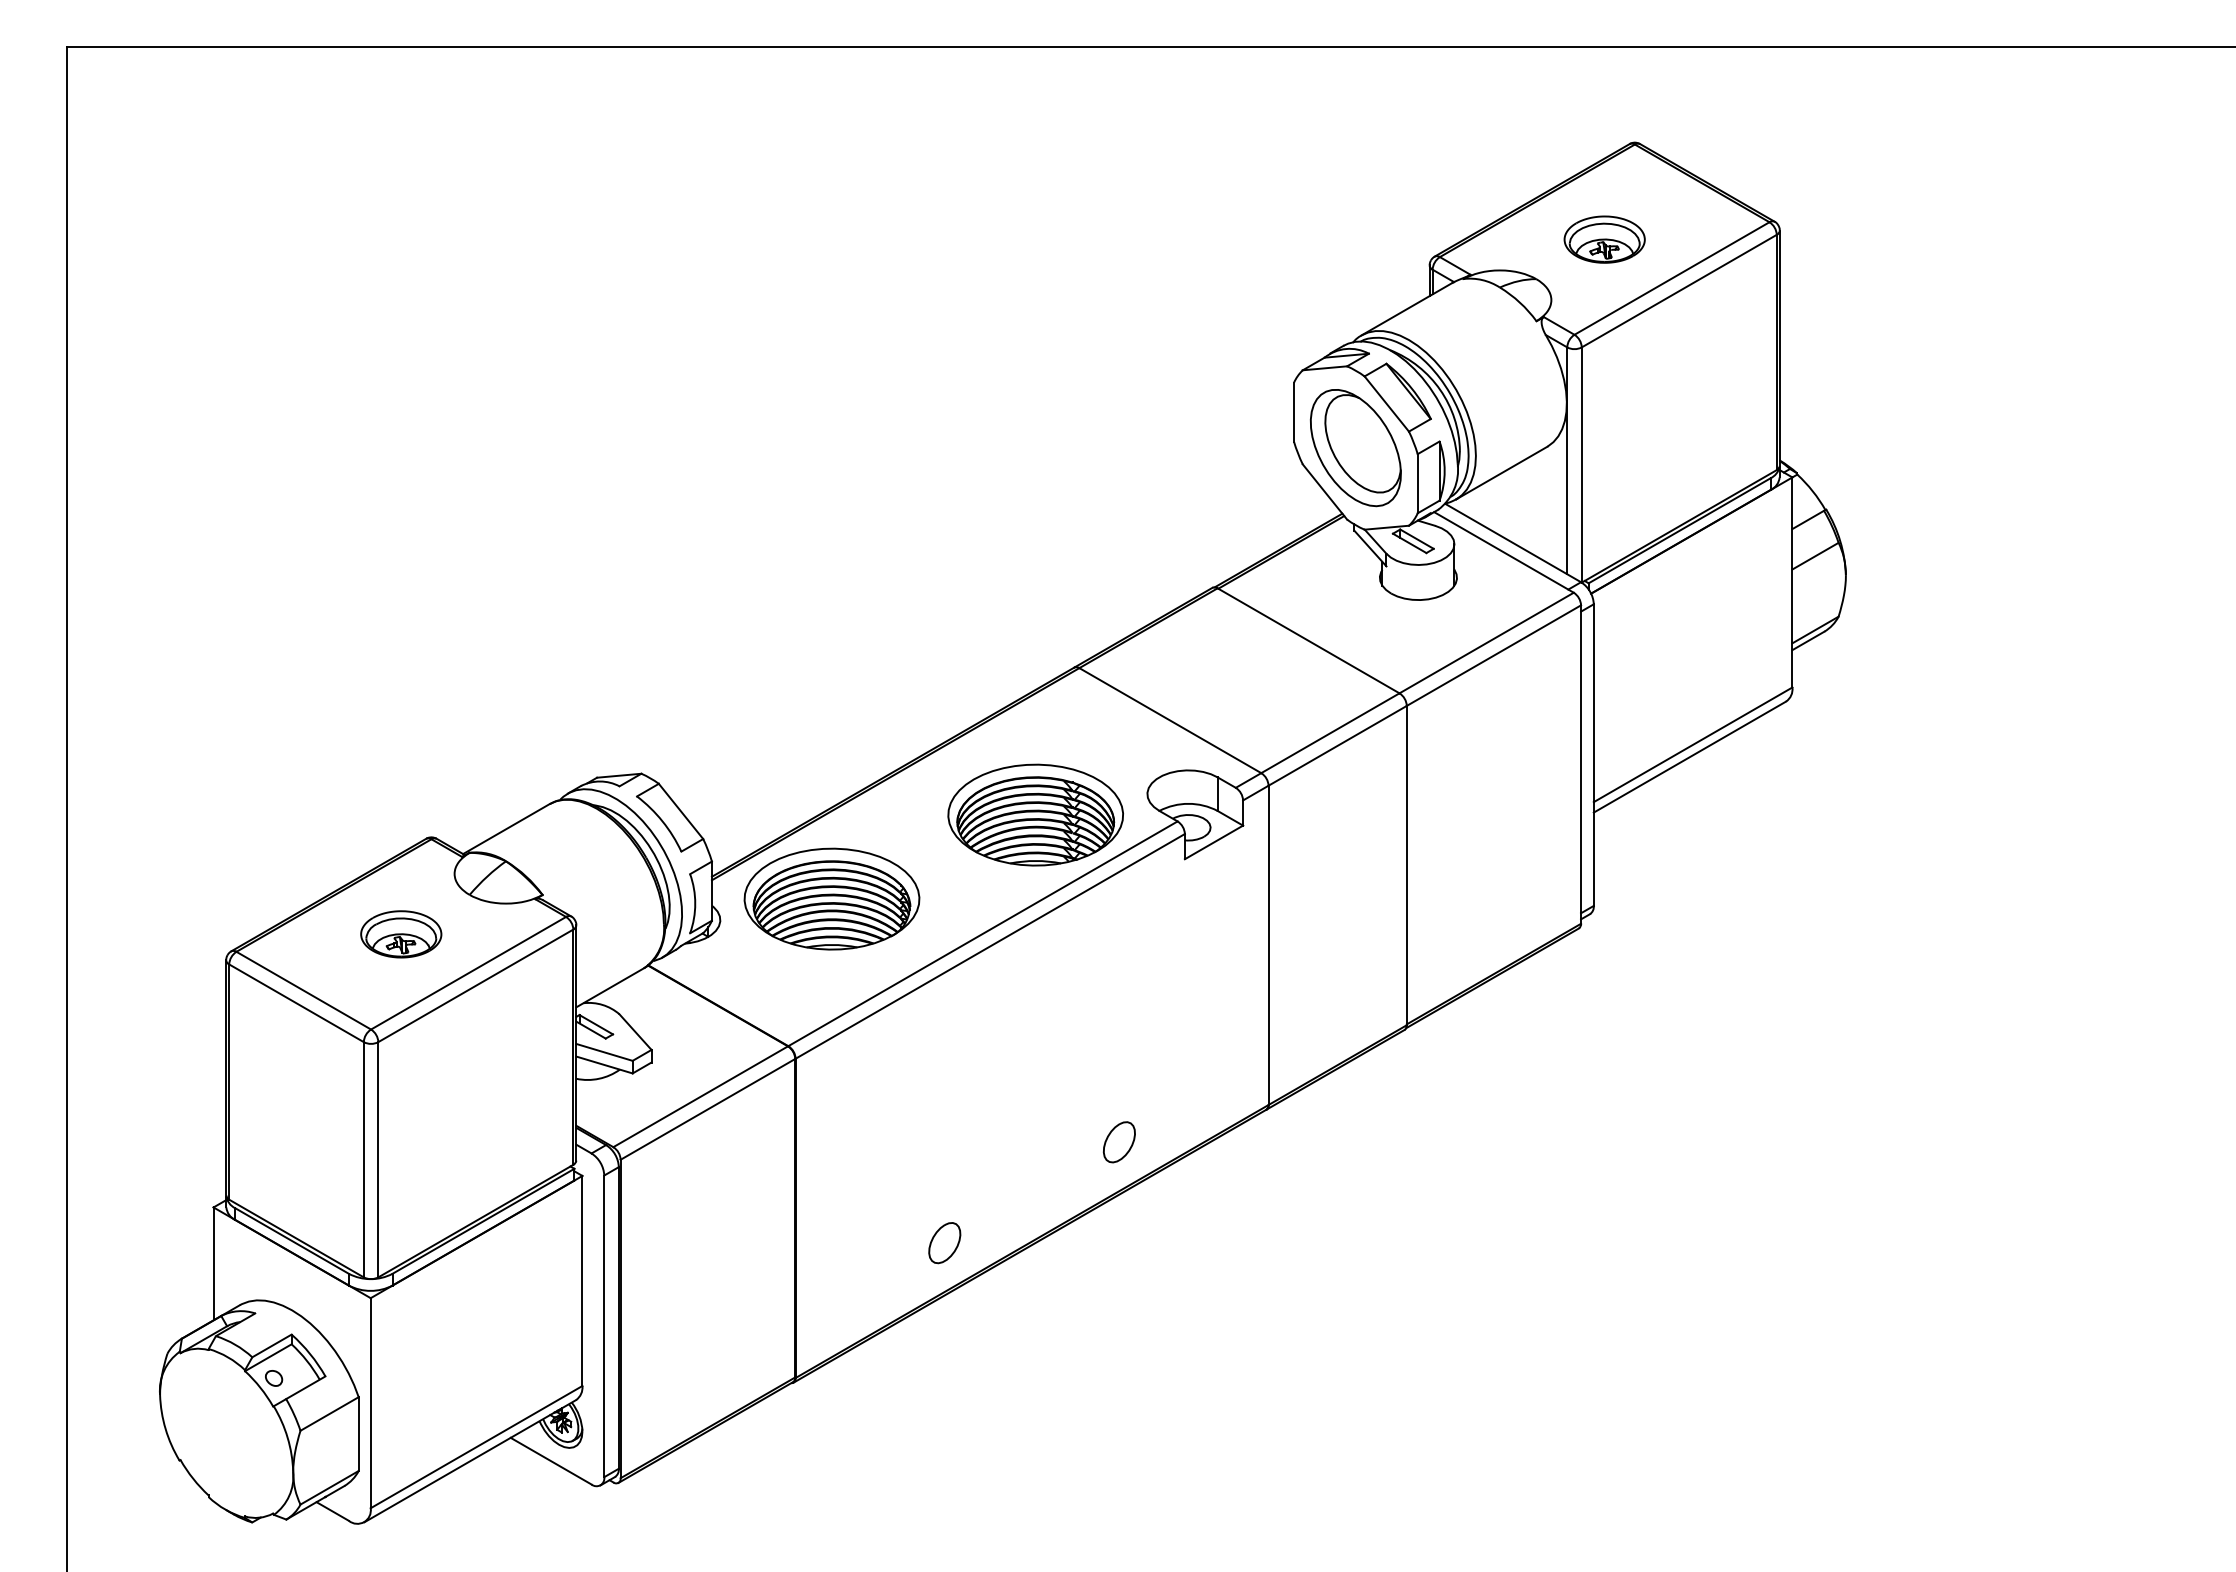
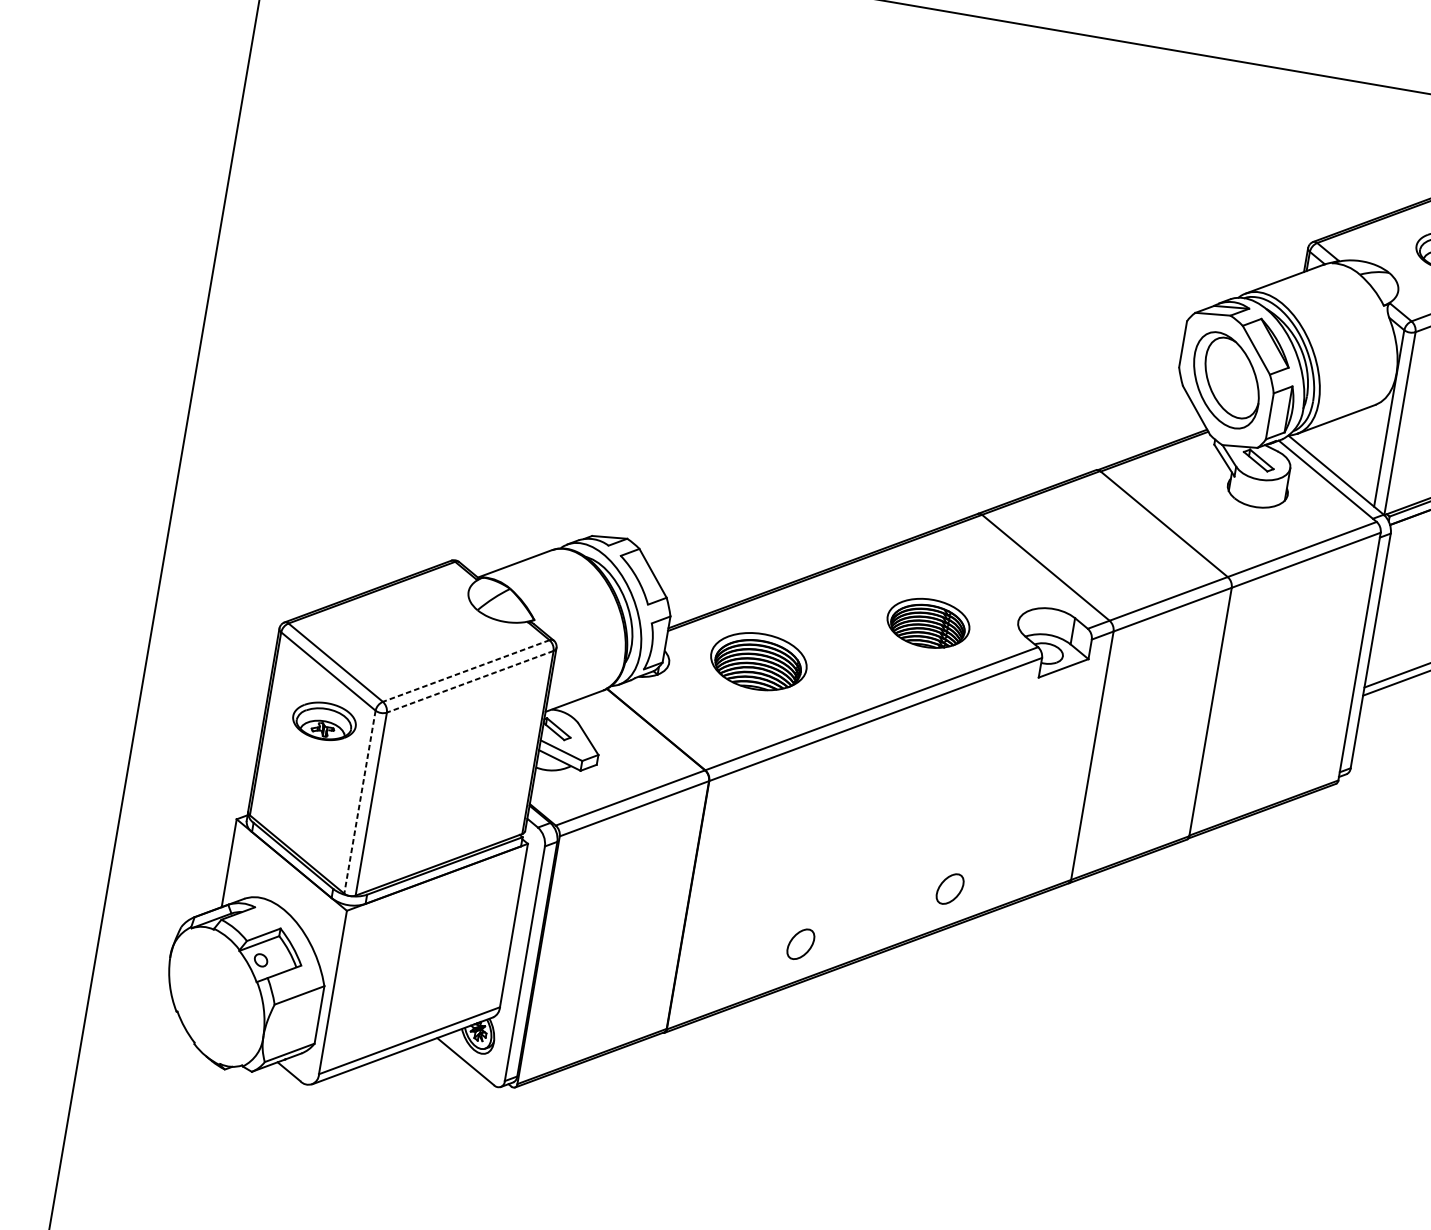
part: (1035, 814) -> (928, 622), size x0.6
part: (831, 898) -> (758, 661), size x0.7
part: (401, 934) -> (324, 721), moved
line: (468, 973) -> (466, 671), solid -> dashed
line: (475, 985) -> (470, 681), solid -> dashed
line: (363, 1159) -> (359, 801), solid -> dashed

